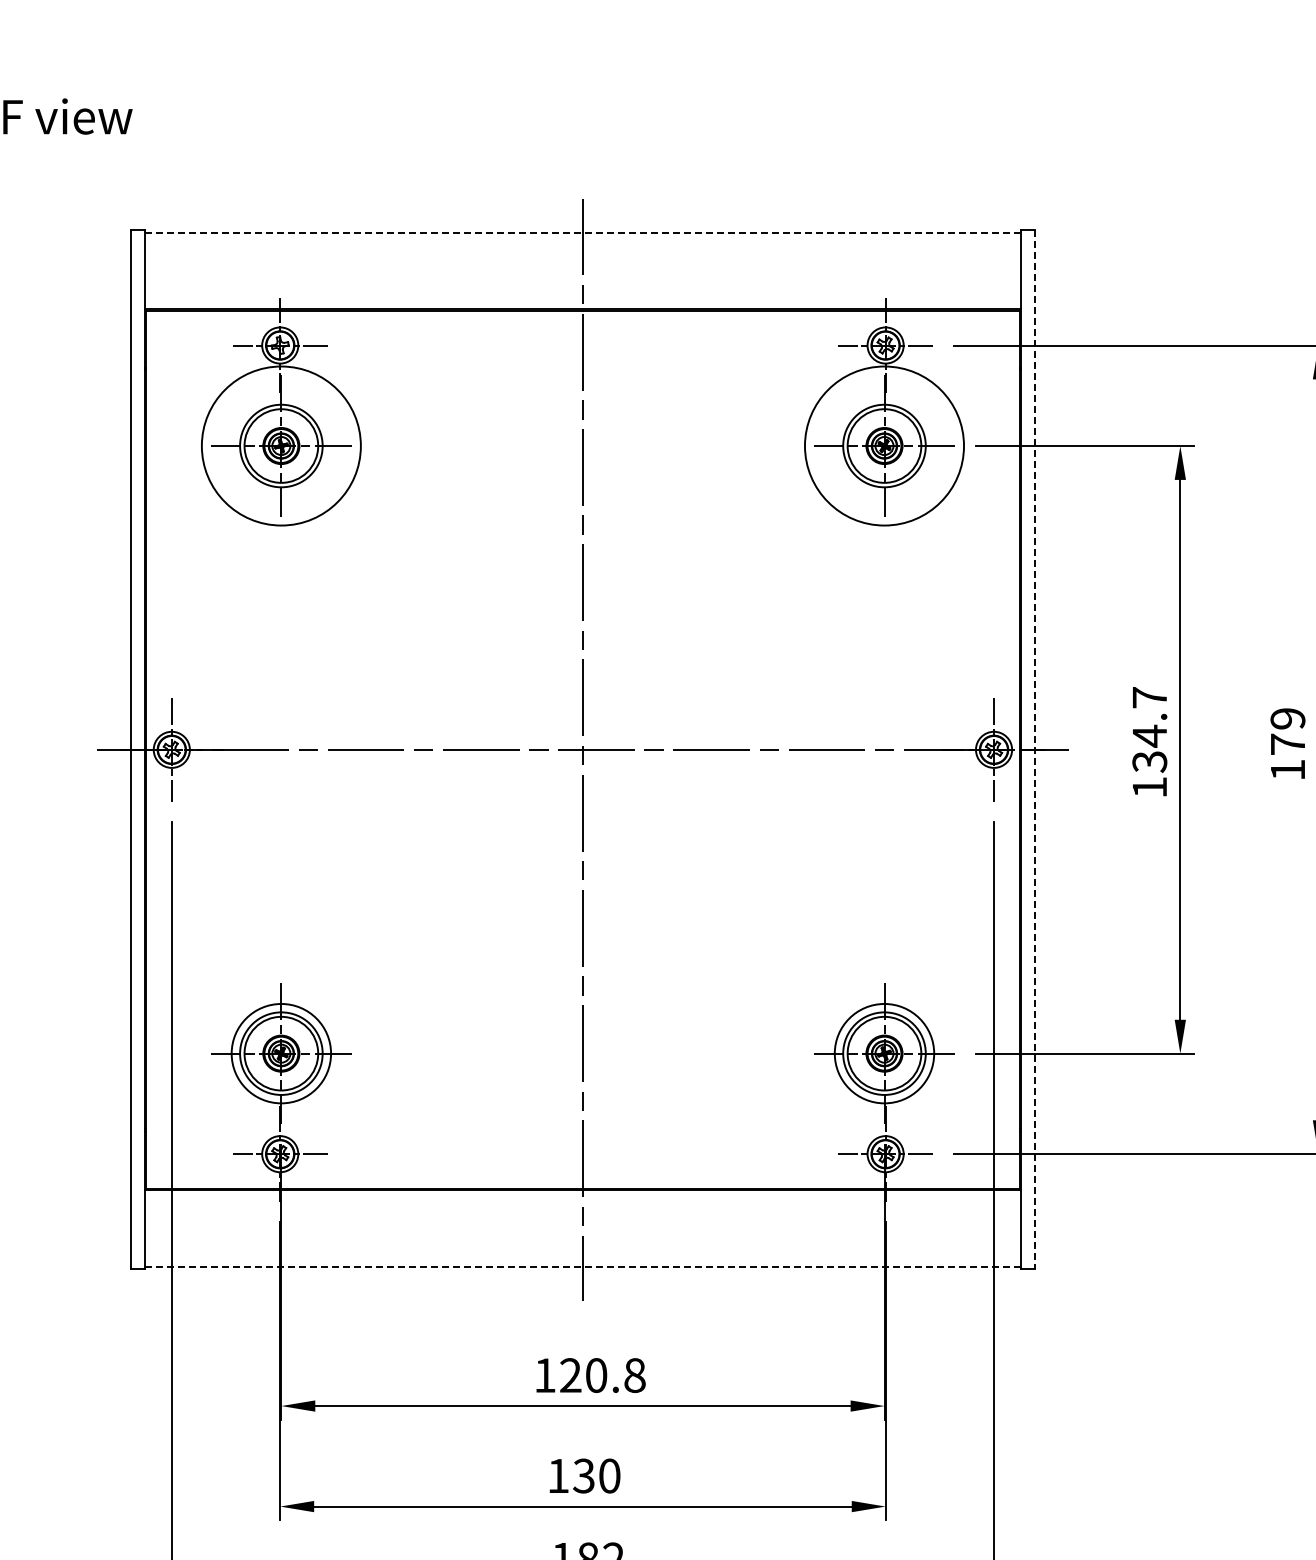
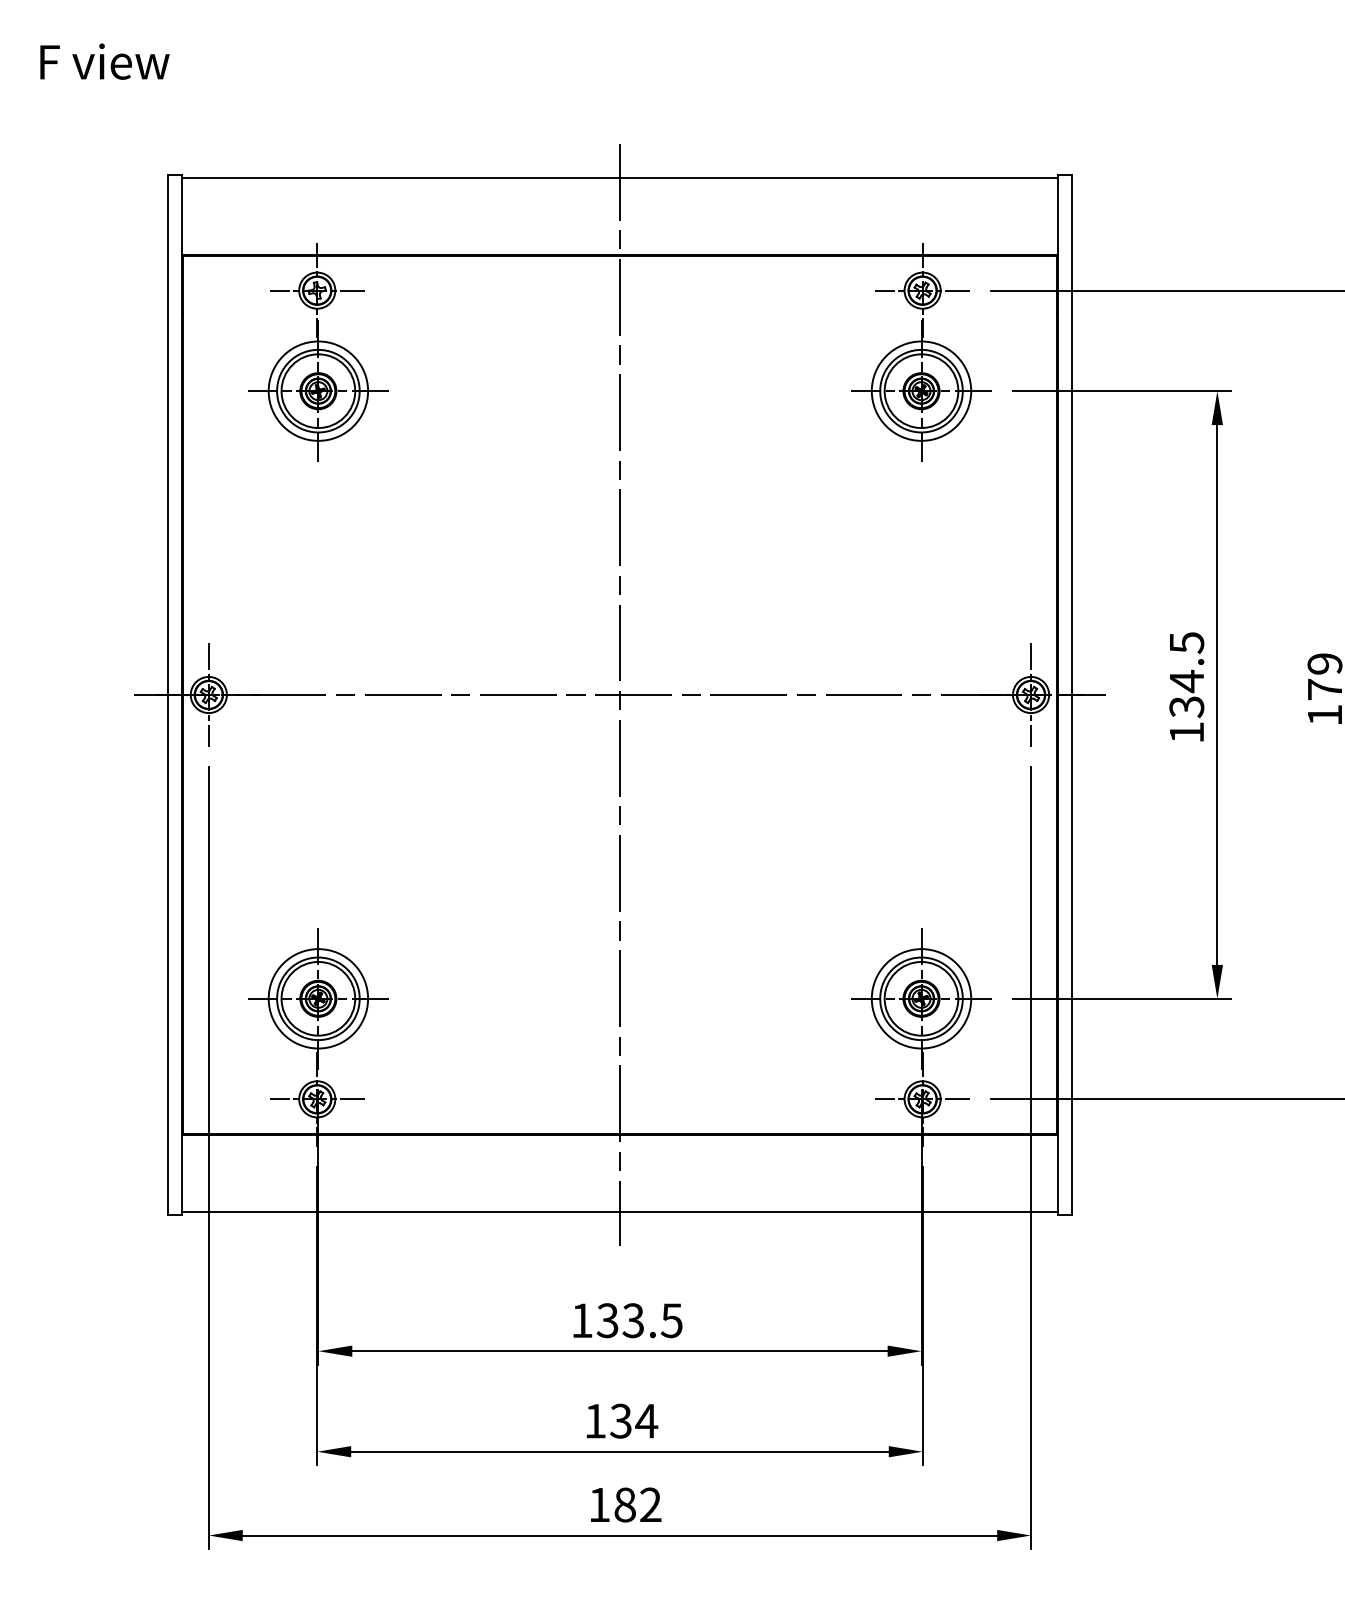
line: (583, 232) -> (620, 177), dashed -> solid
circle: (281, 445) -> (318, 390), size x0.62
circle: (884, 445) -> (921, 390), size x0.62
text: (1150, 698) -> (1187, 643), 134.7 -> 134.5
line: (1034, 750) -> (1071, 695), dashed -> solid
line: (582, 1267) -> (619, 1212), dashed -> solid
text: (602, 1375) -> (639, 1320), 120.8 -> 133.5
text: (609, 1475) -> (646, 1420), 130 -> 134

